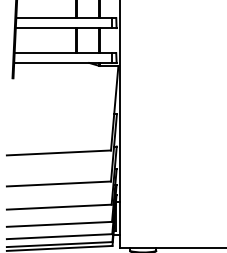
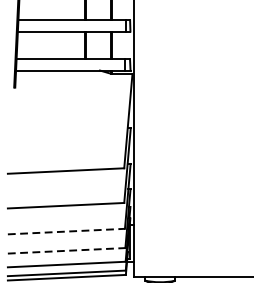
line: (59, 207) -> (66, 231), solid -> dashed
line: (59, 224) -> (66, 250), solid -> dashed

